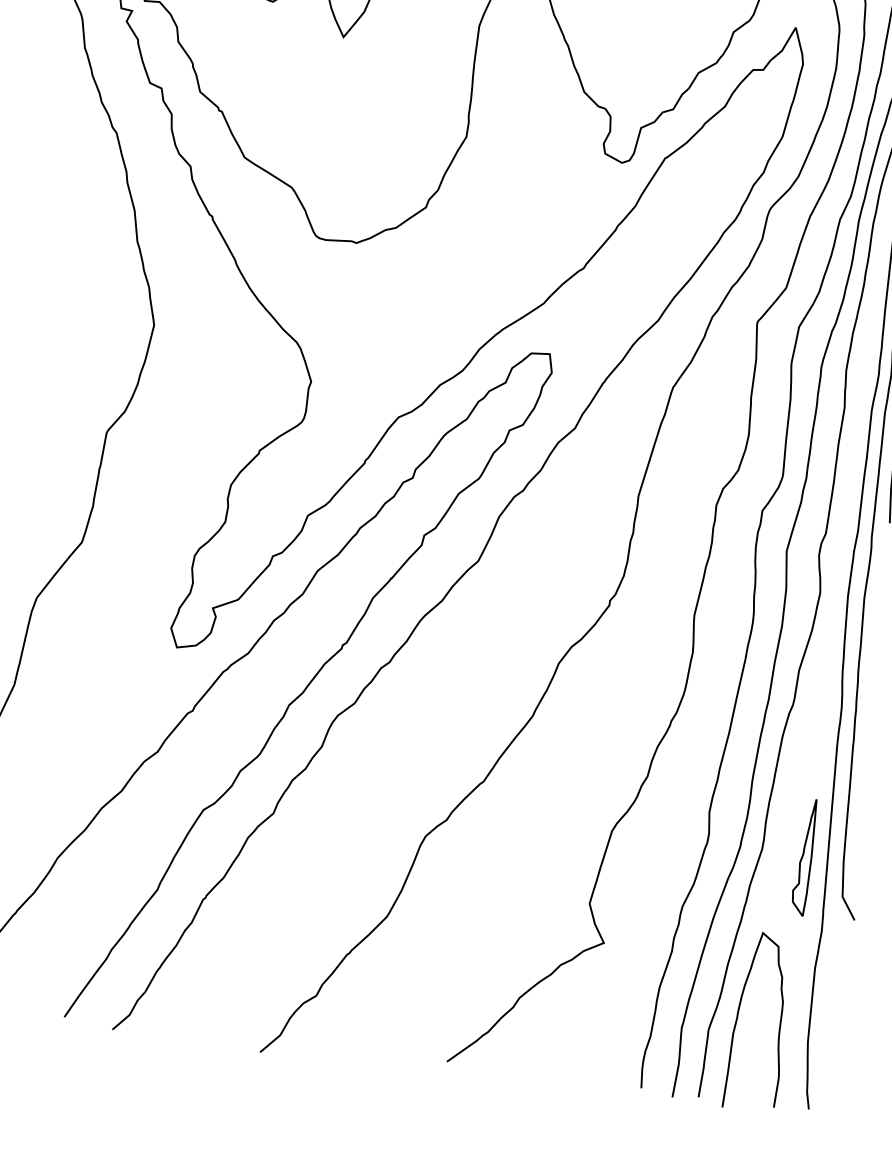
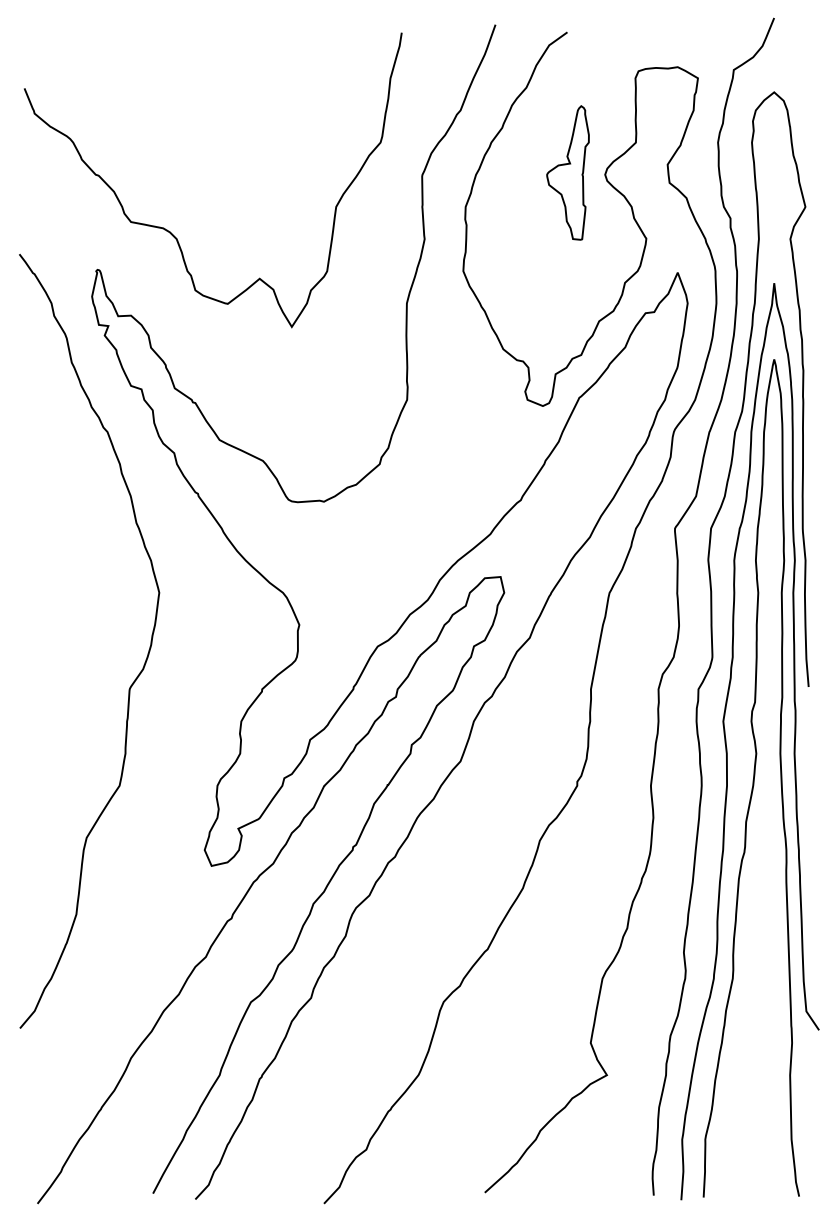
part: (804, 857) -> (769, 981), removed
curve: (738, 1019) -> (729, 1126), removed

